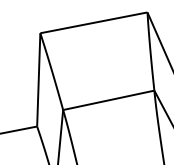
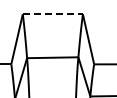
line: (91, 23) -> (51, 14), solid -> dashed

